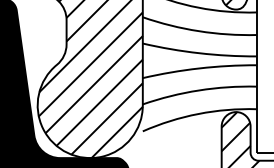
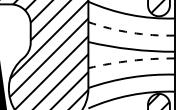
arc: (198, 31) -> (130, 32), solid -> dashed
arc: (199, 68) -> (131, 60), solid -> dashed

